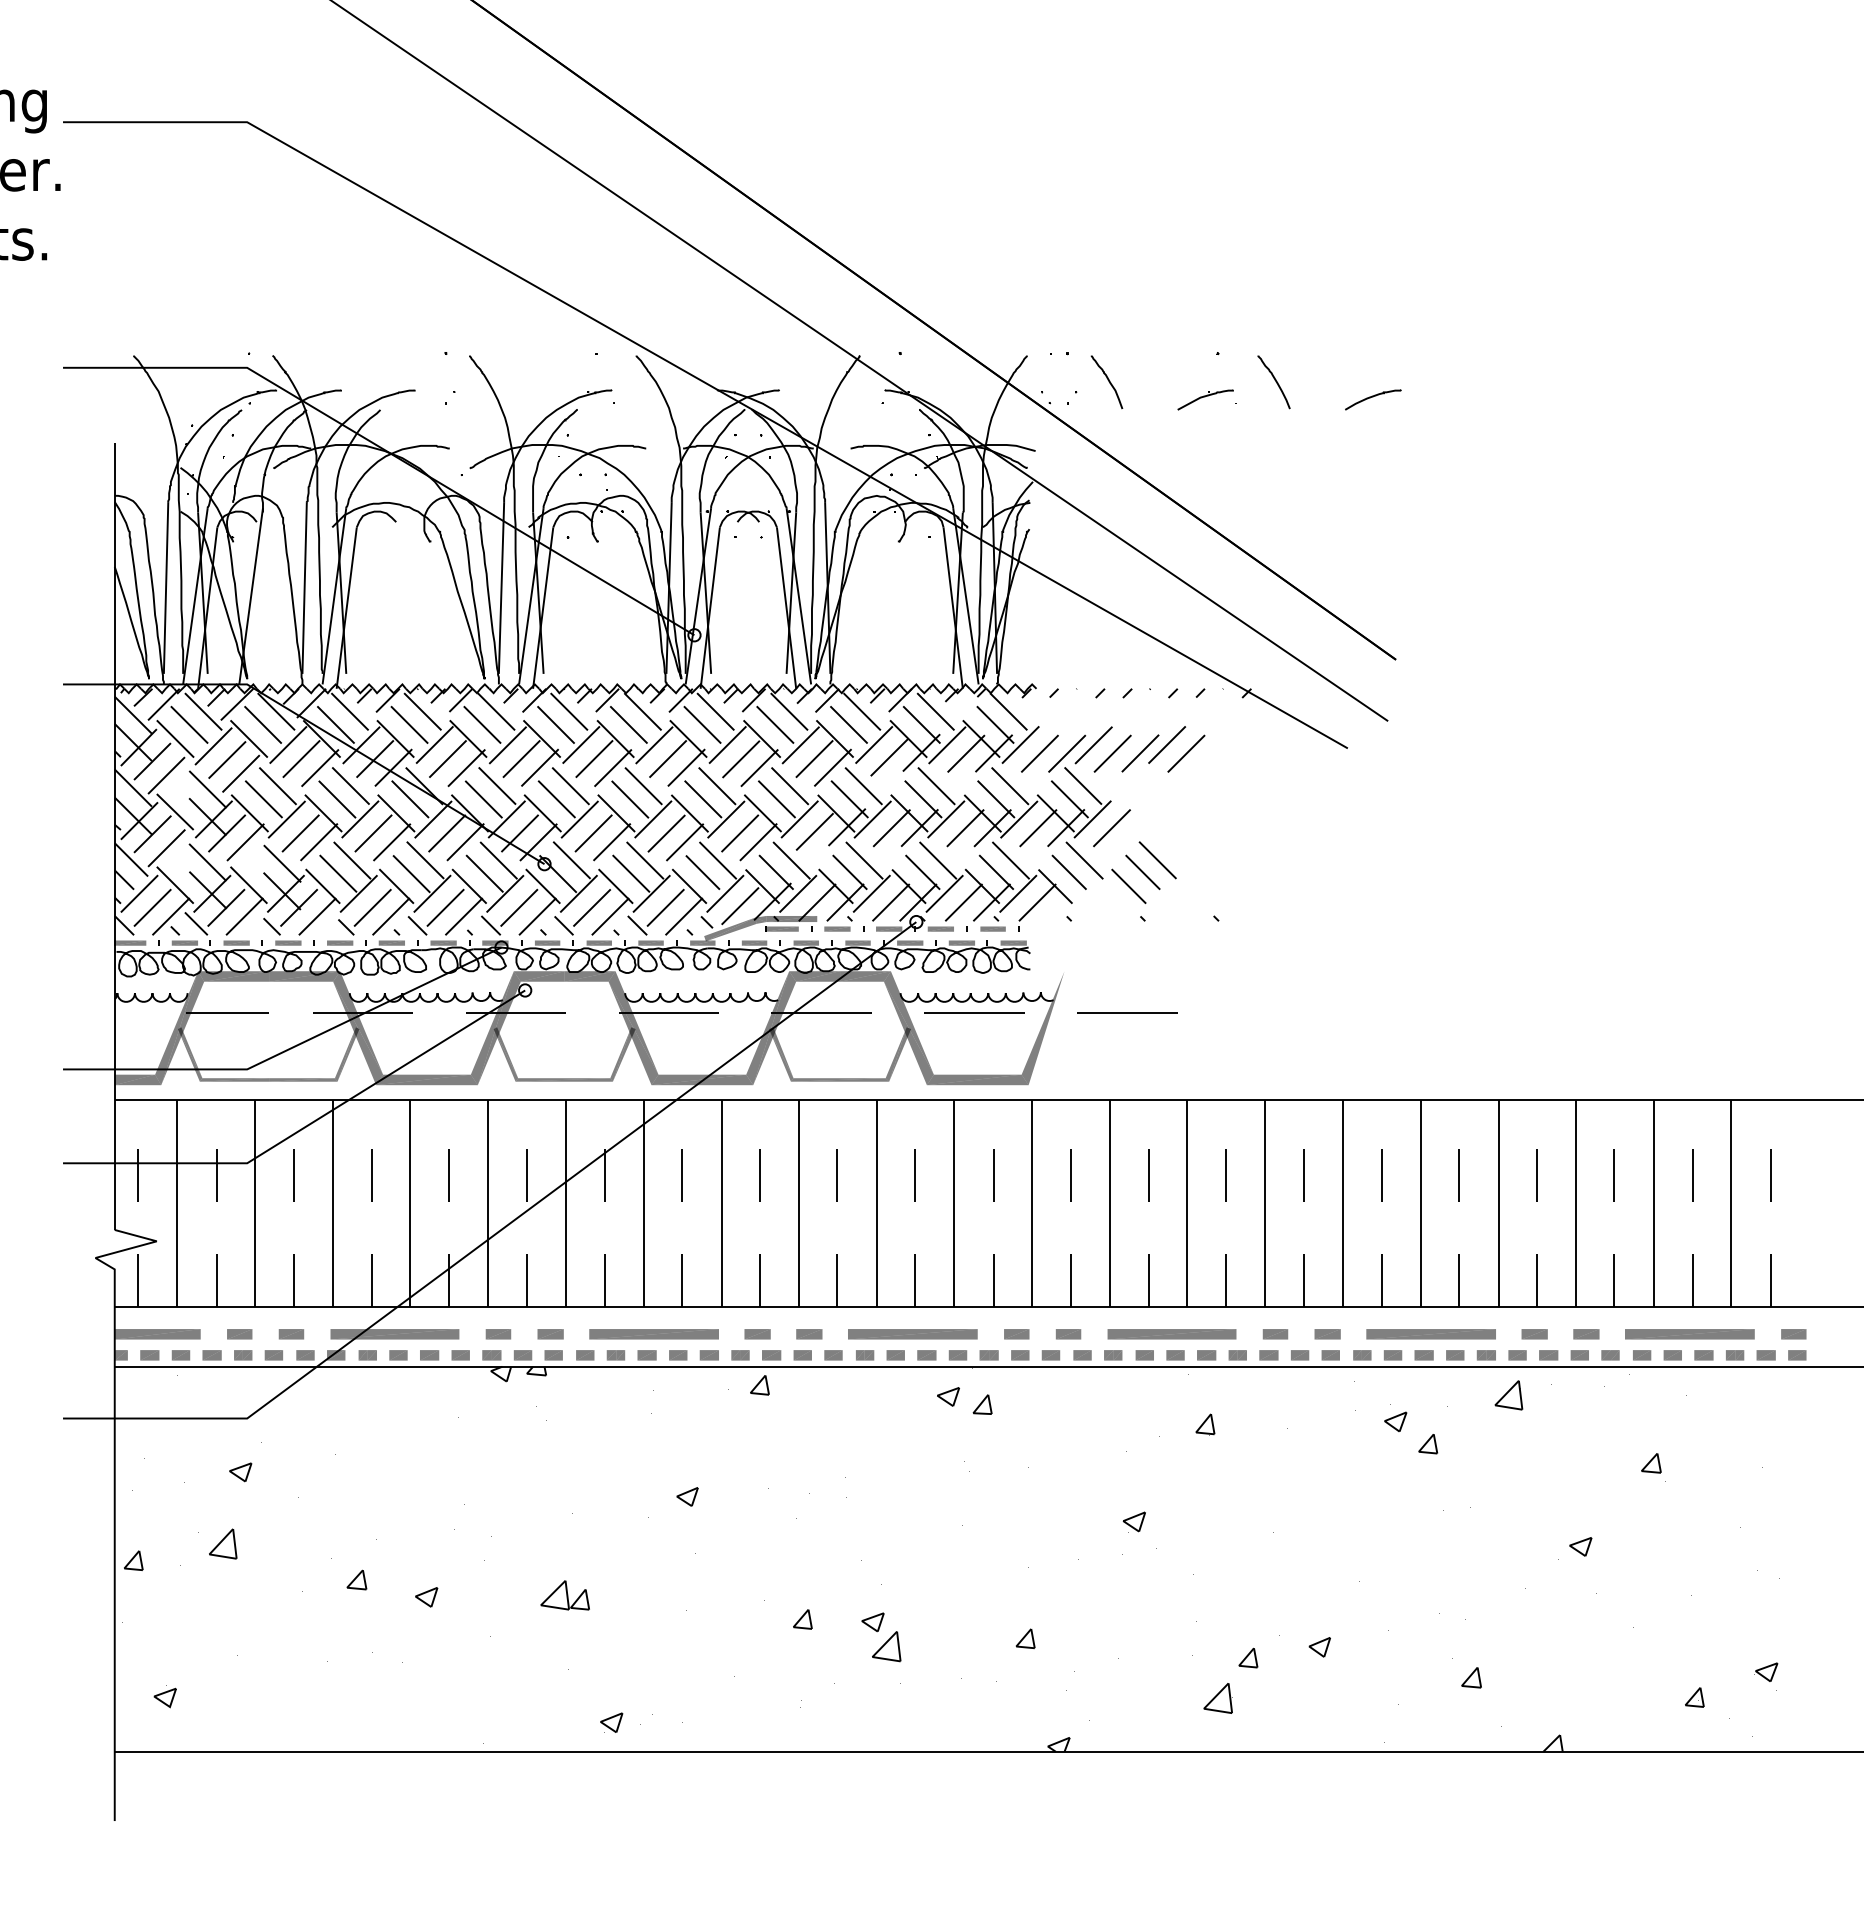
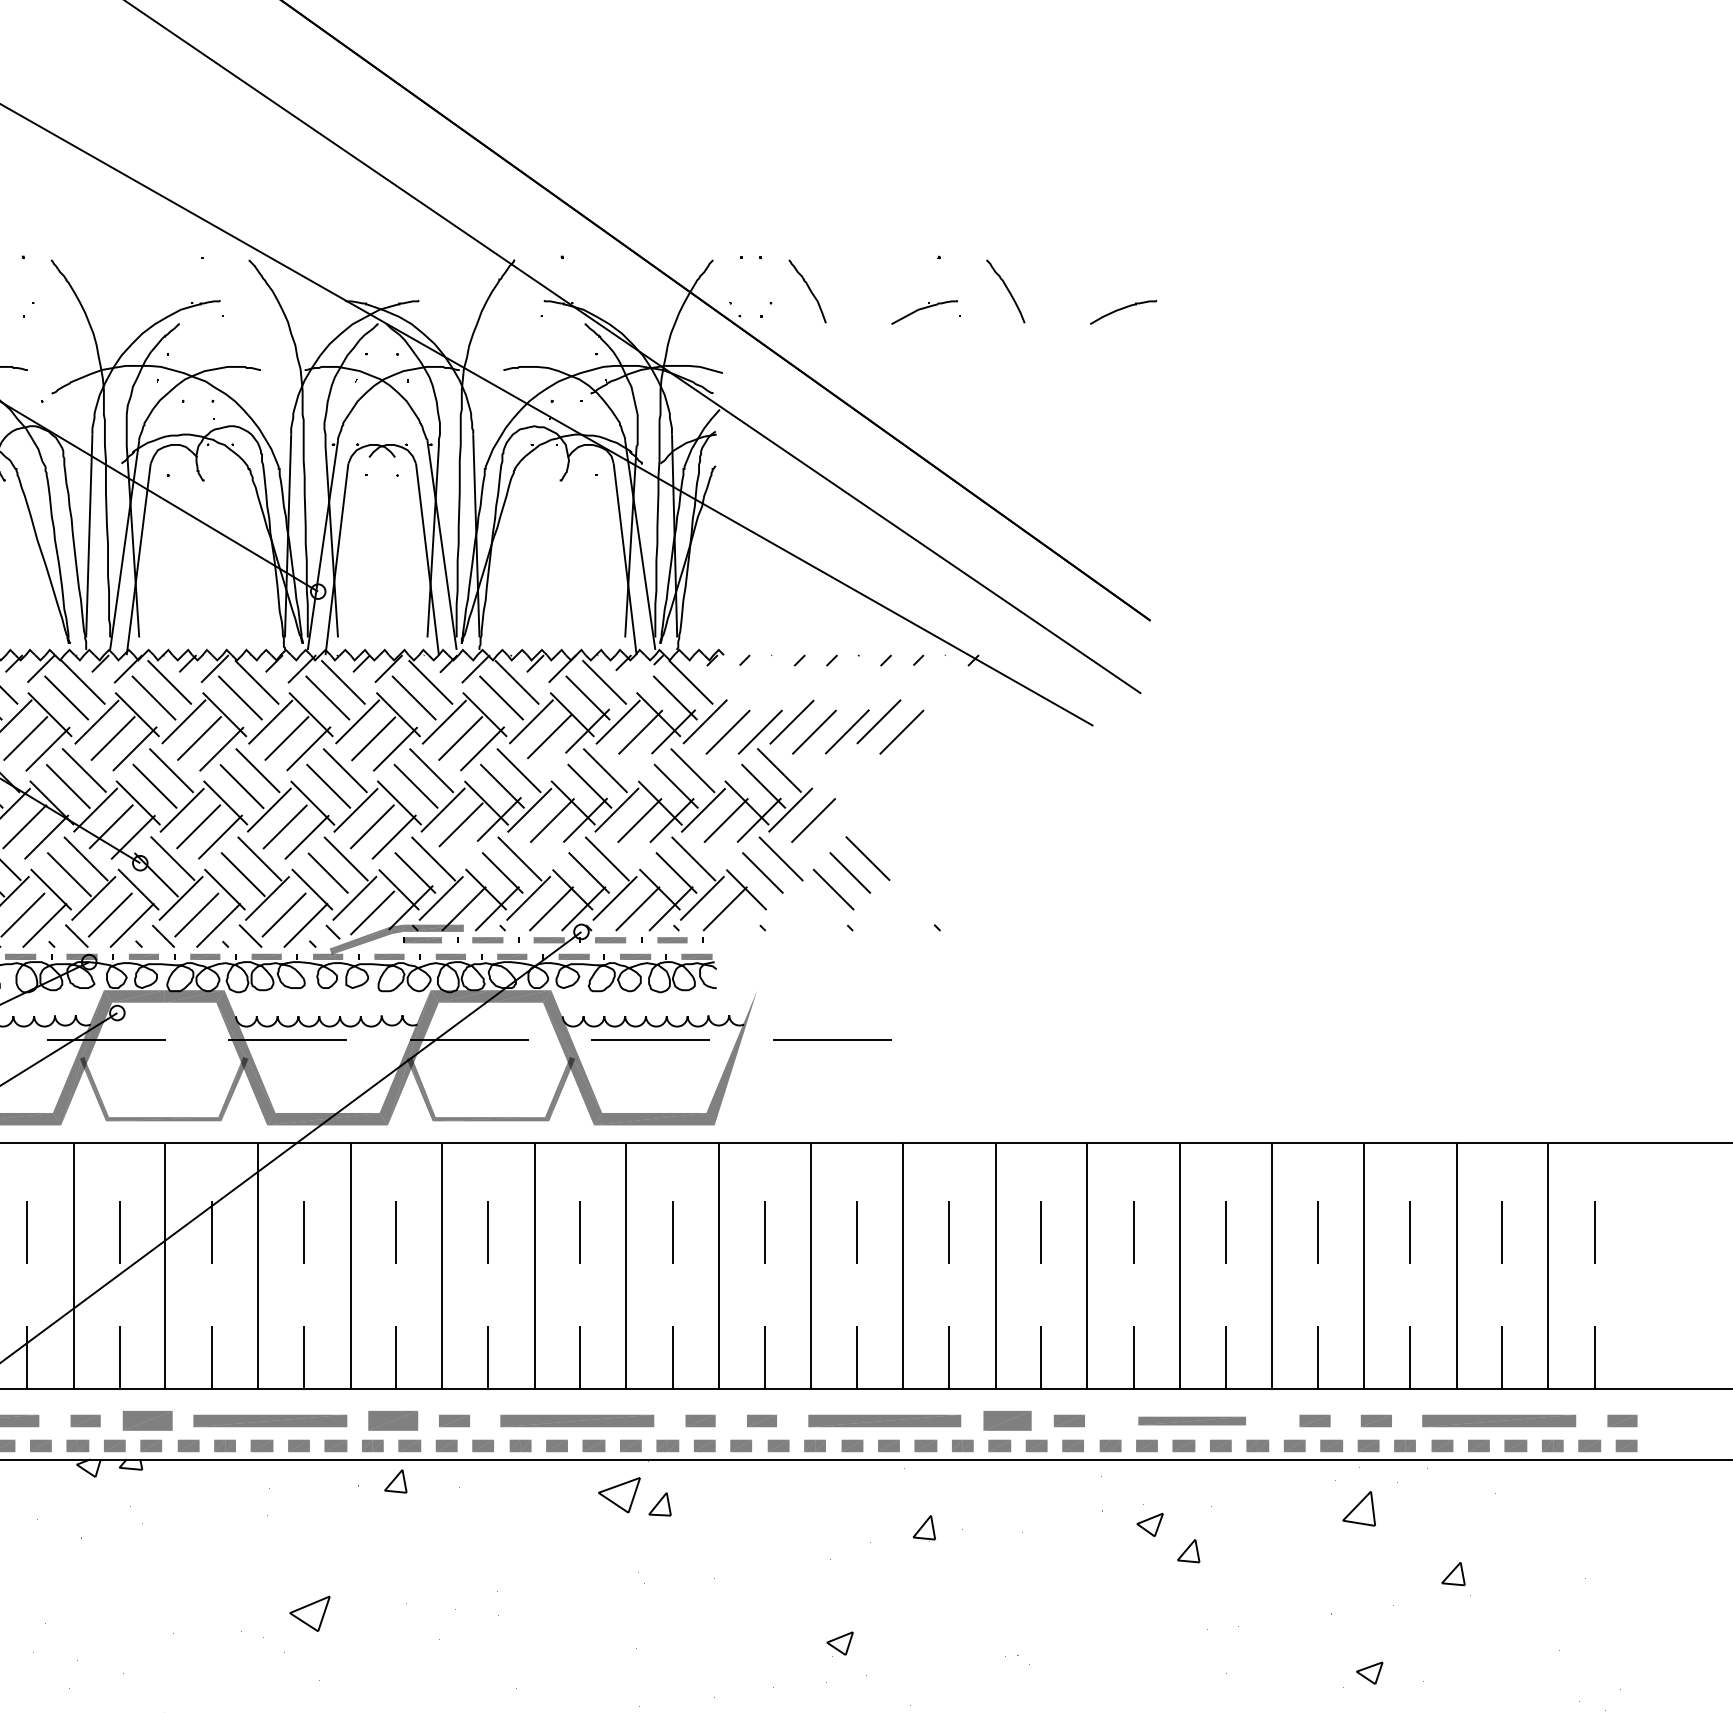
part: (550, 1334) -> (147, 1421), size x1.6
part: (757, 1334) -> (392, 1421), size x1.6
part: (1275, 1334) -> (1007, 1421), size x1.6
part: (1430, 1334) -> (1191, 1421), size x0.7
part: (1508, 1395) -> (1358, 1509), moved
part: (948, 1396) -> (619, 1494), size x1.6
part: (687, 1496) -> (309, 1613), size x1.6

